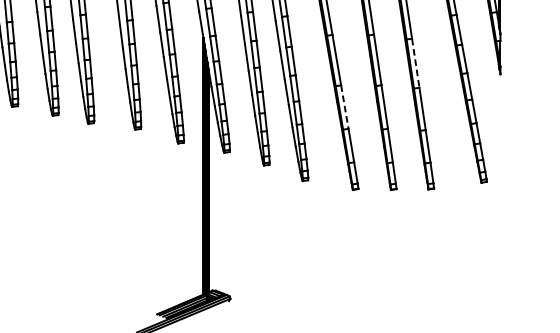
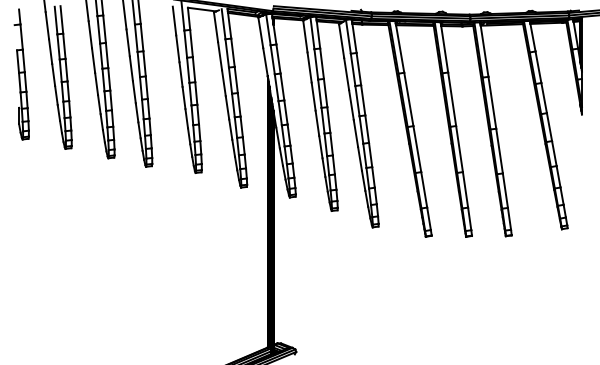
line: (415, 63) -> (492, 103), dashed -> solid
line: (345, 107) -> (417, 149), dashed -> solid

